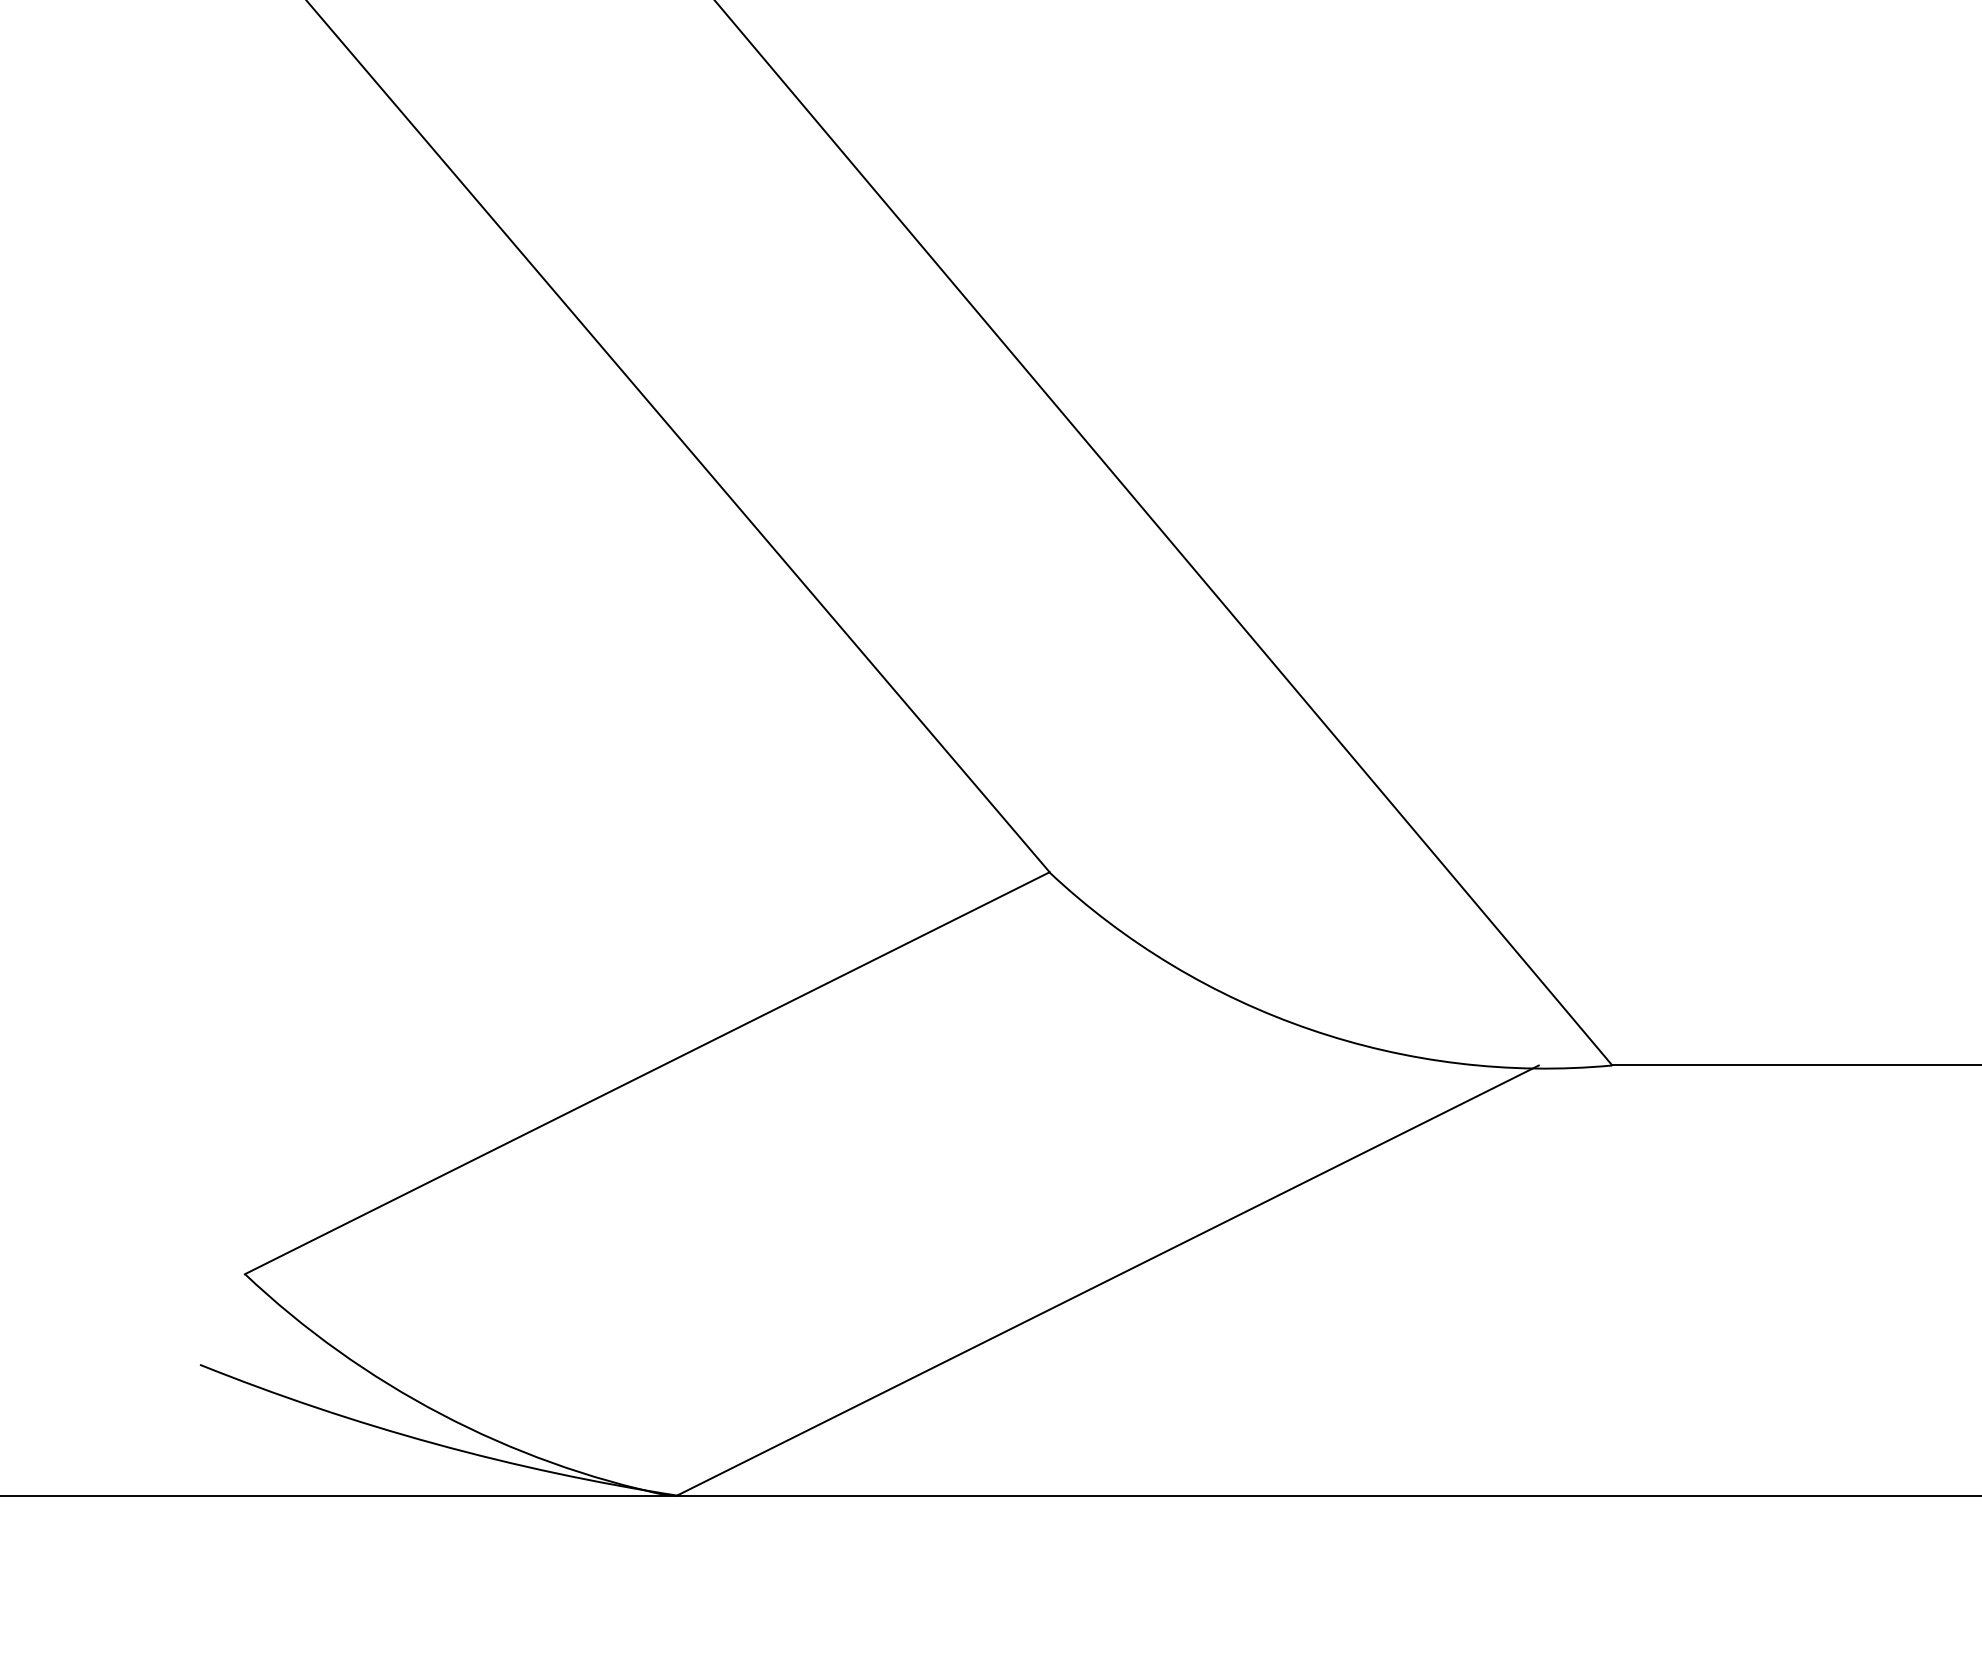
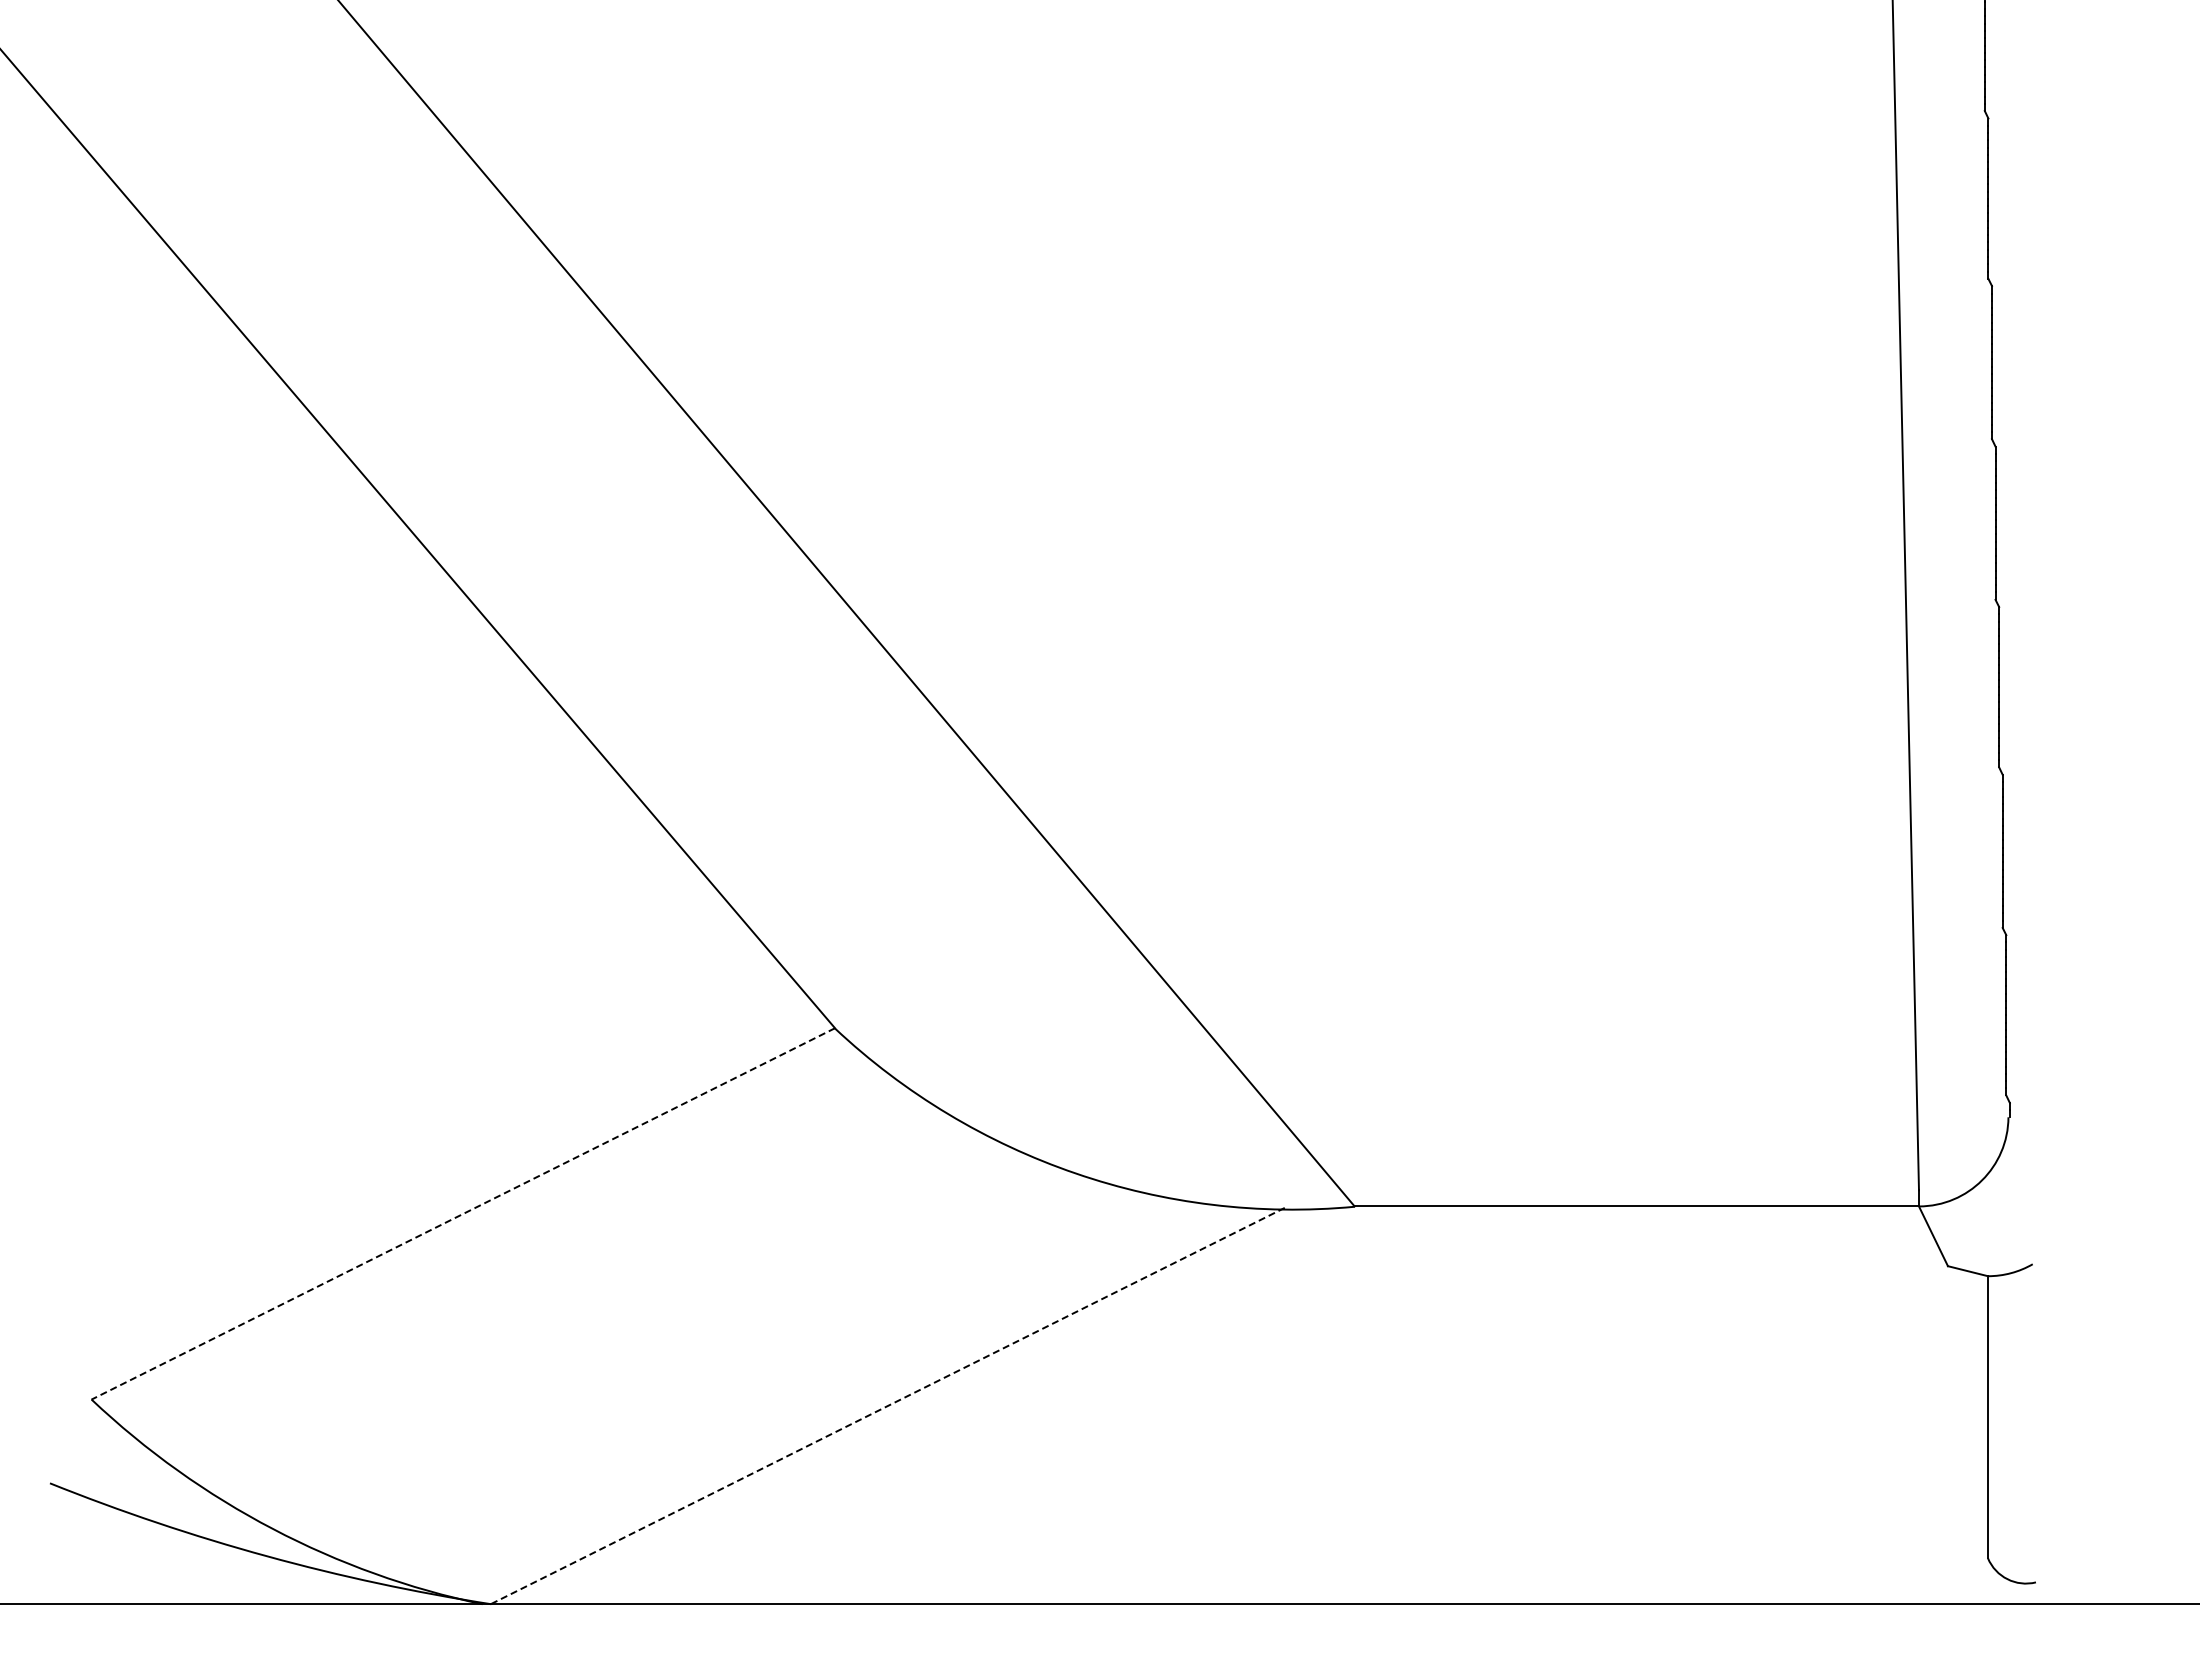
line: (647, 1072) -> (463, 1213), solid -> dashed
line: (1108, 1280) -> (889, 1405), solid -> dashed

